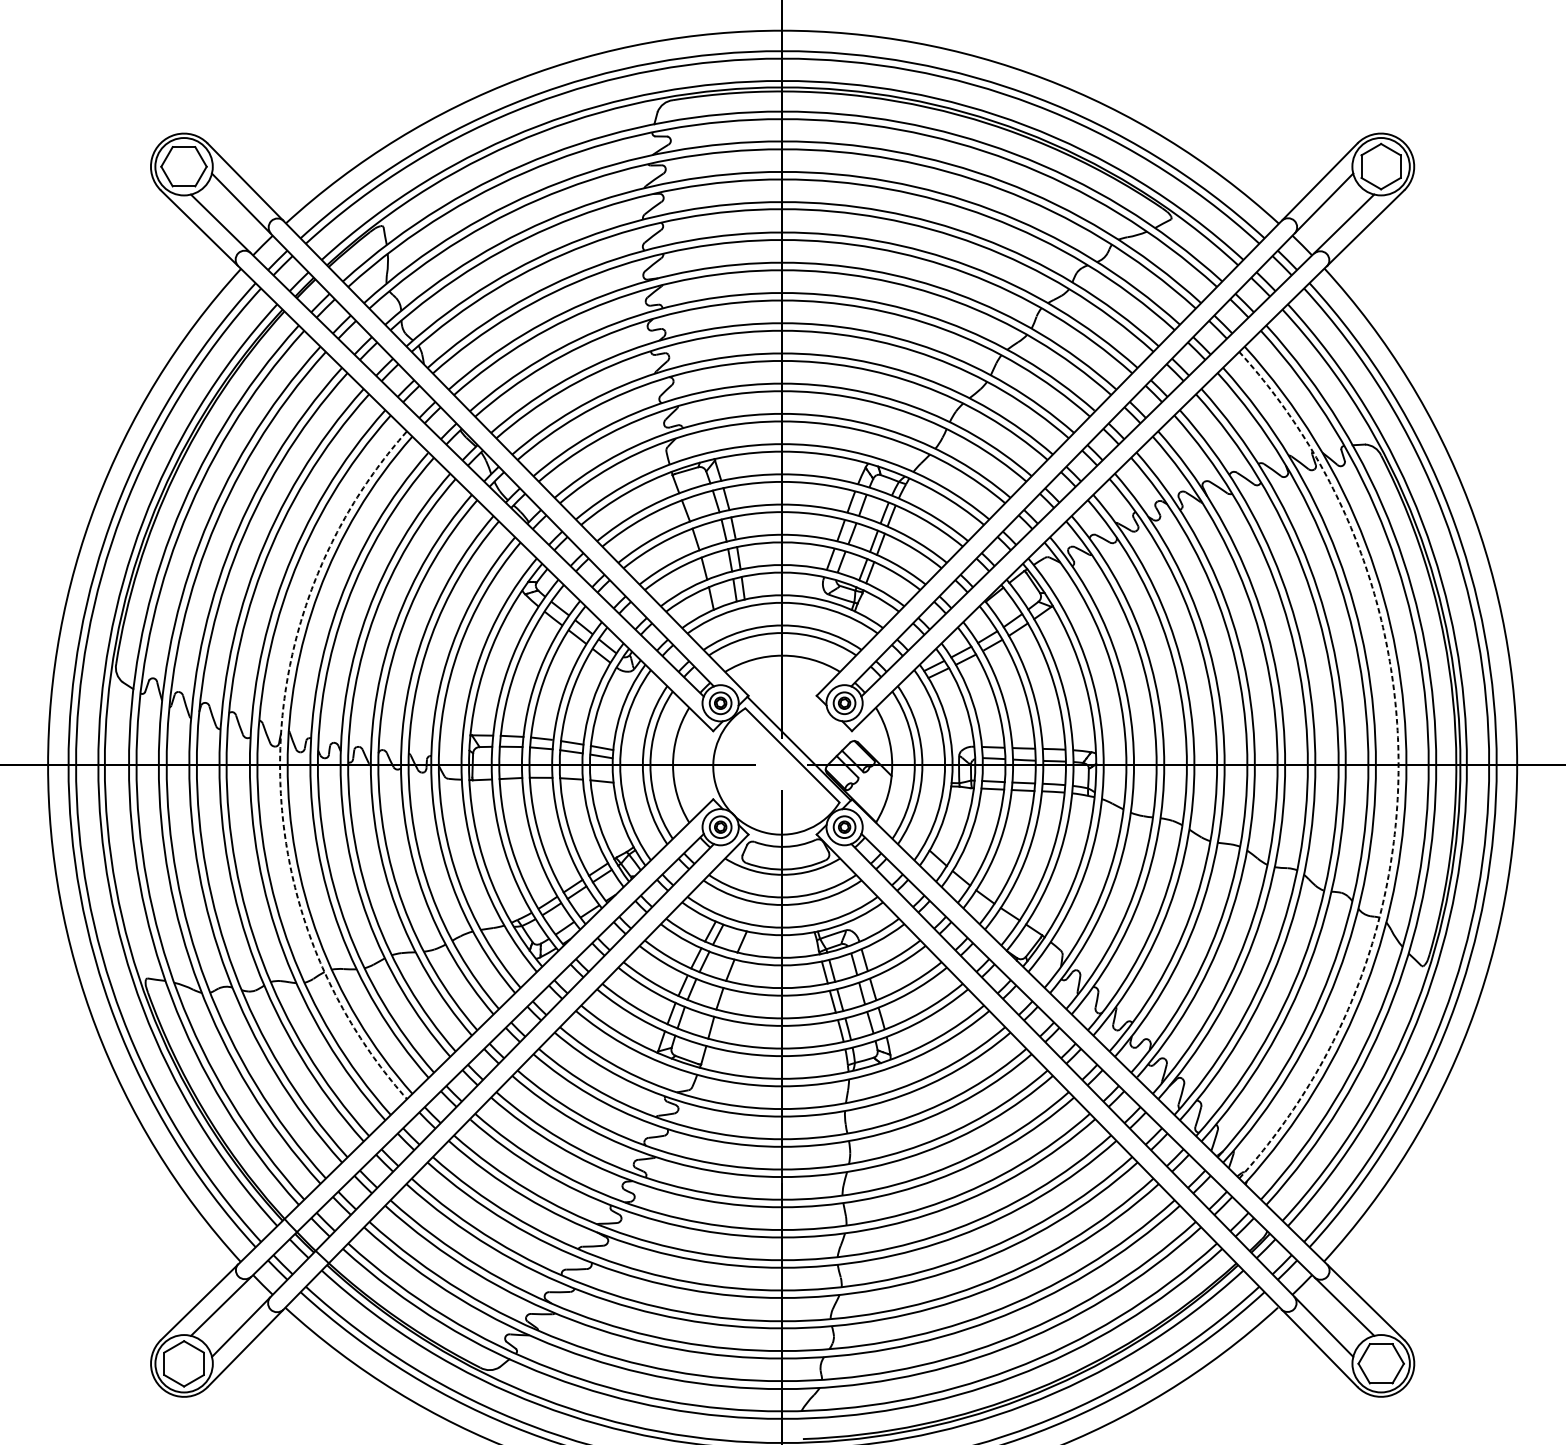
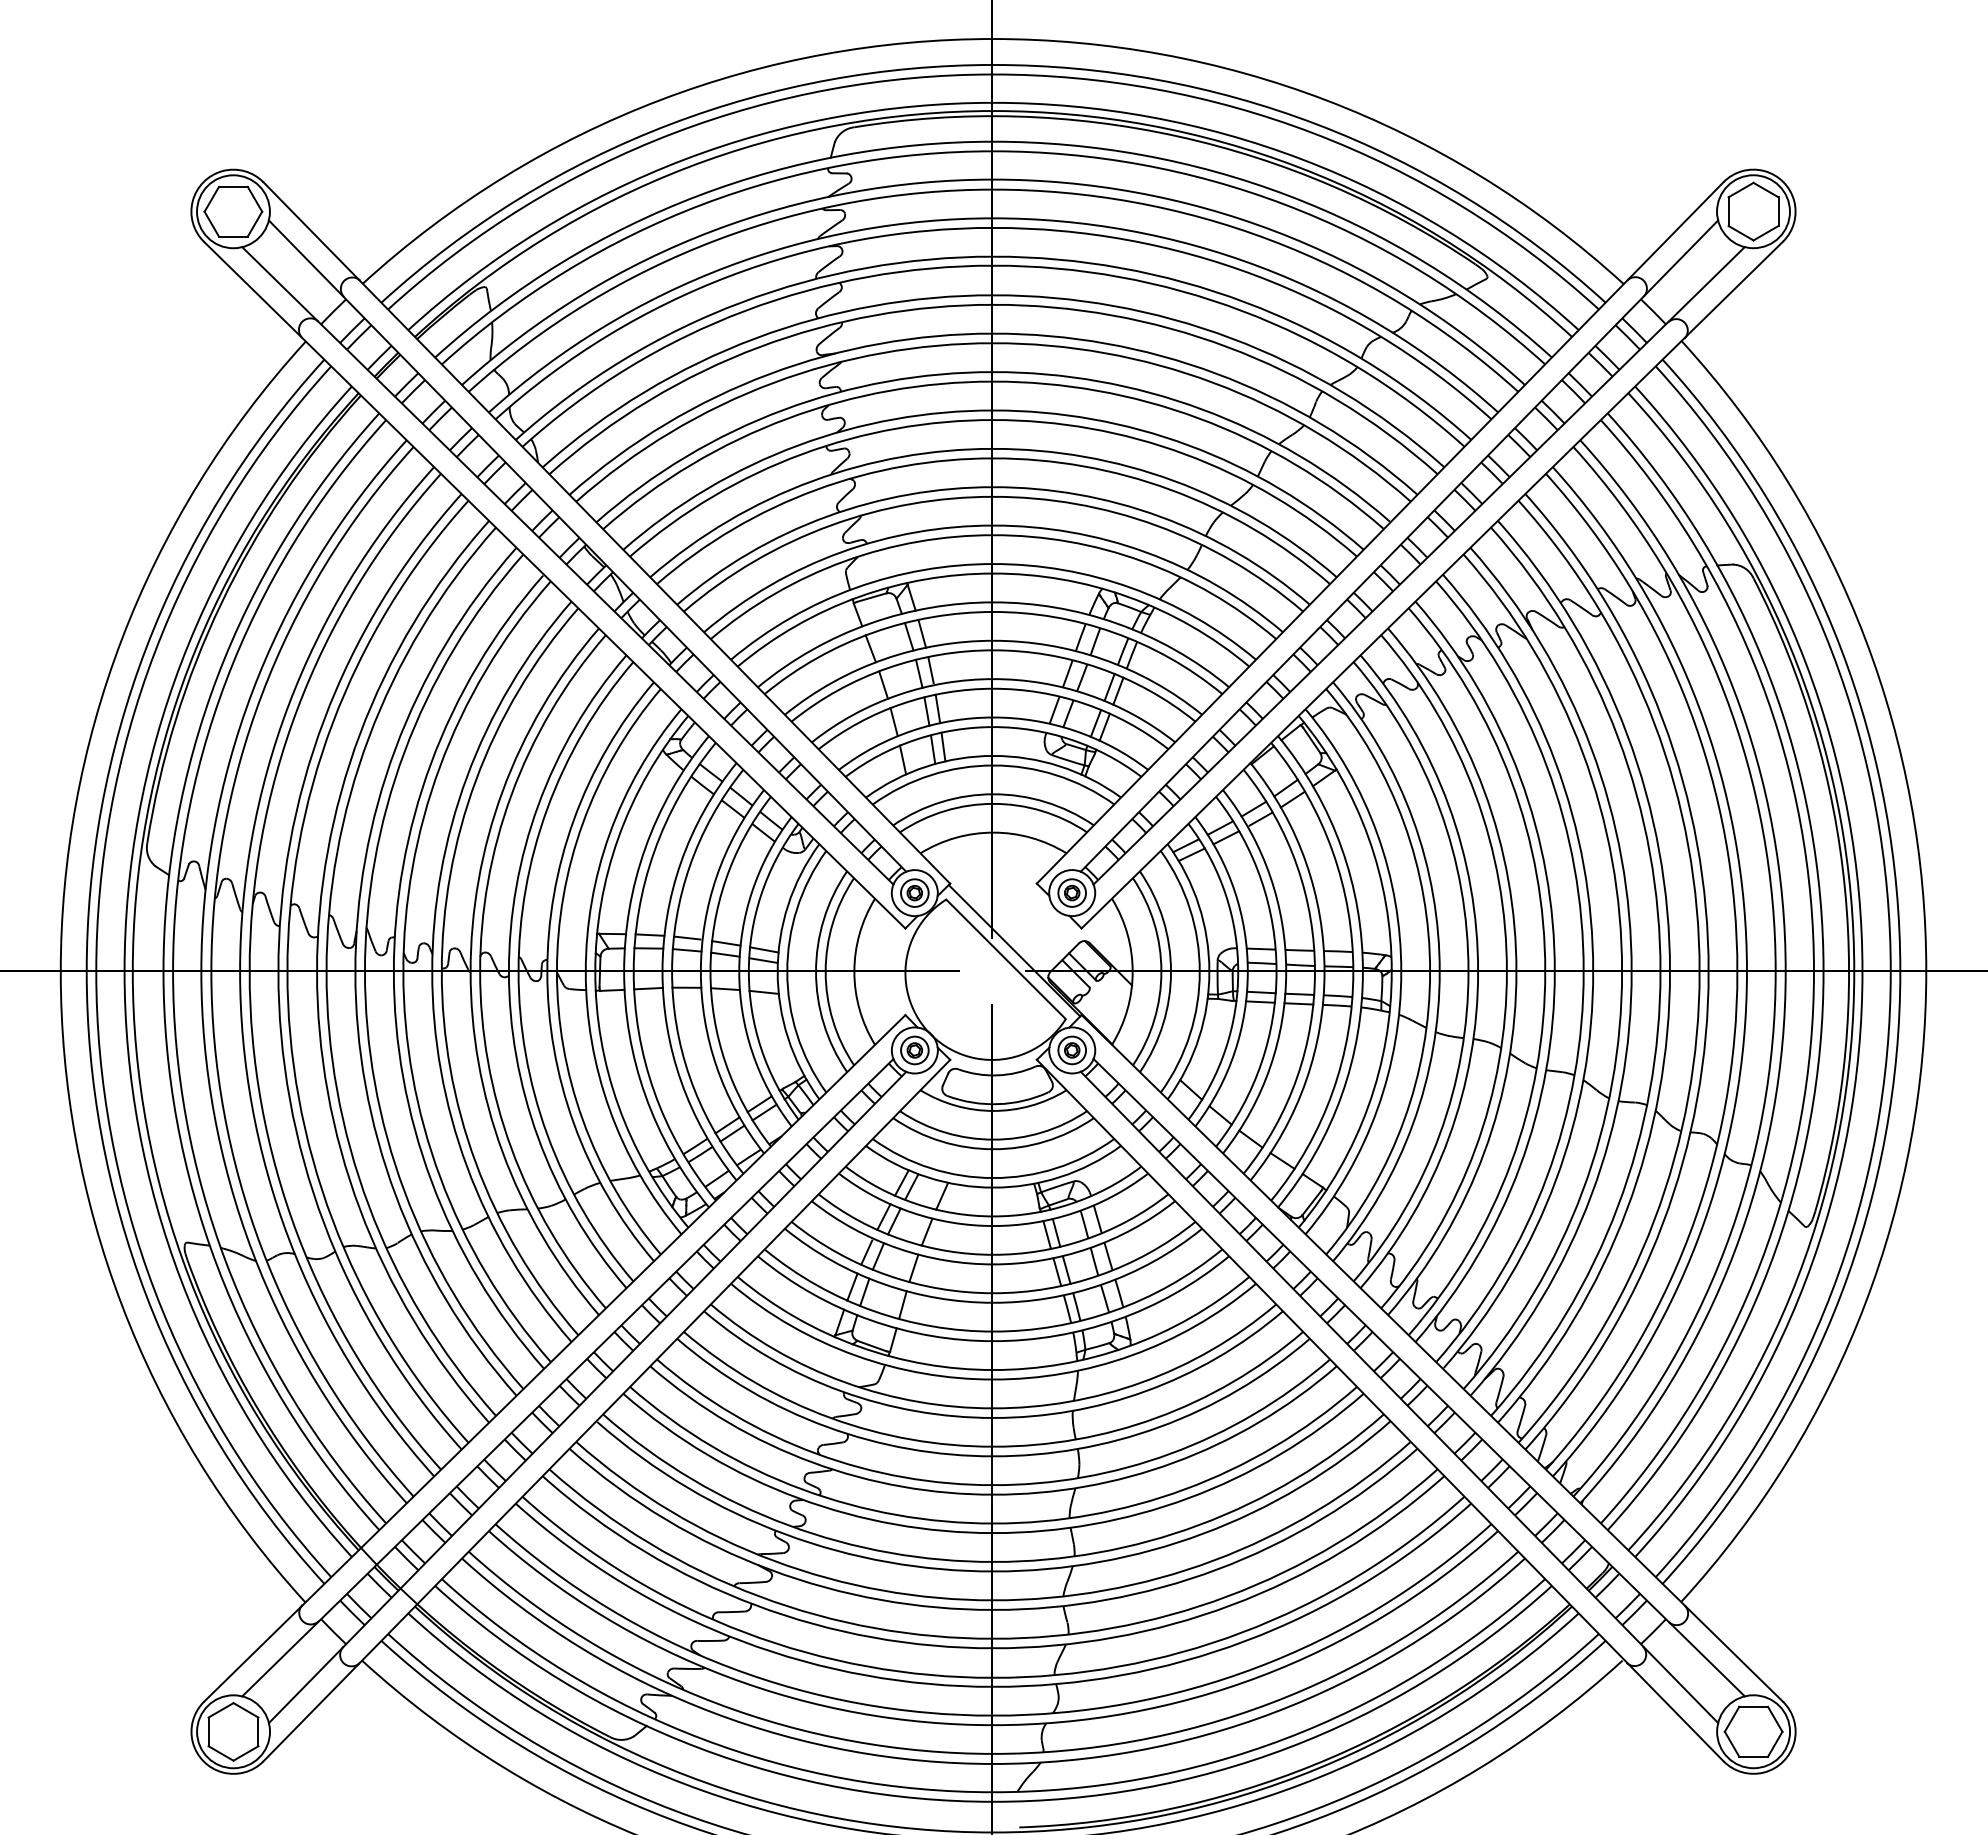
arc: (280, 765) -> (355, 972), dashed -> solid
arc: (1398, 765) -> (1775, 971), dashed -> solid

